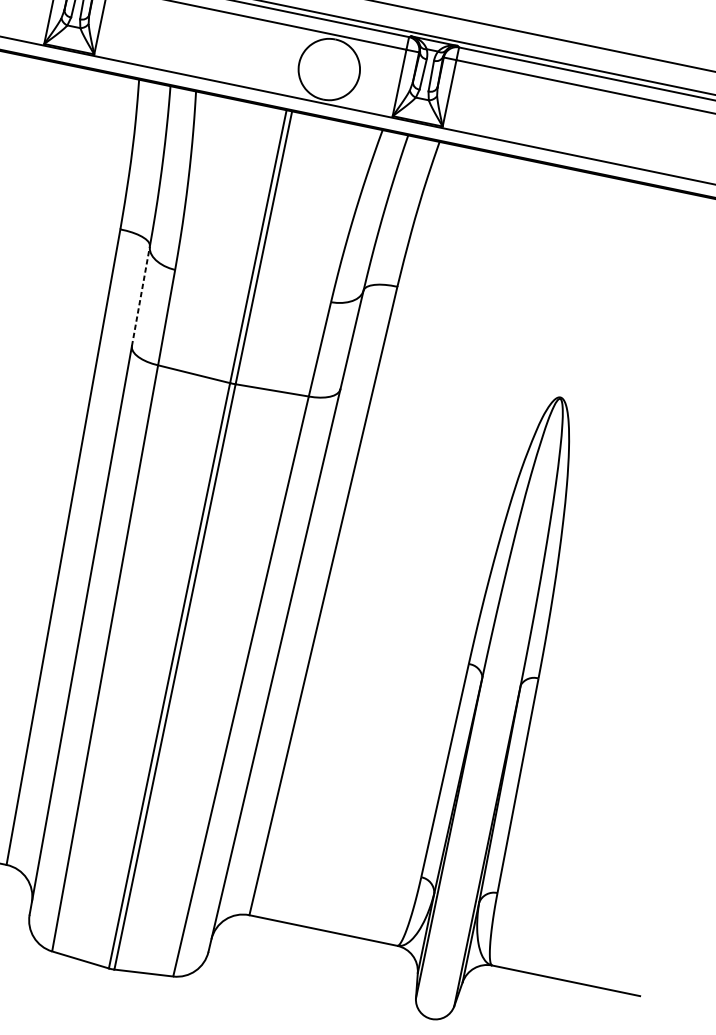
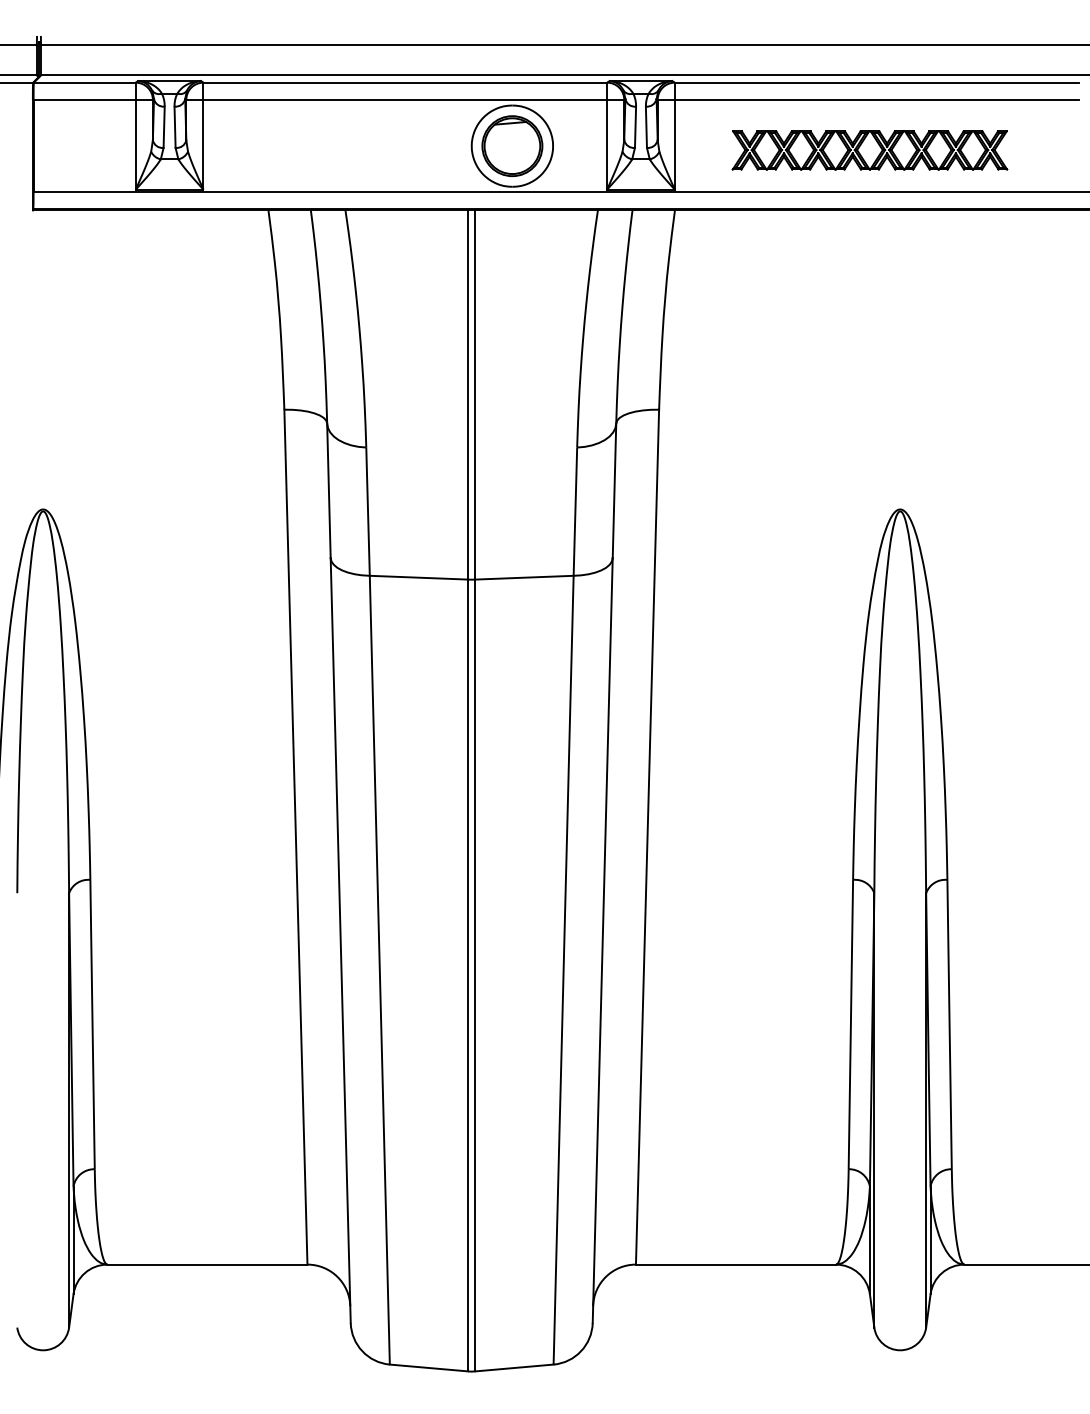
part: (329, 69) -> (512, 146), added
part: (592, 127) -> (869, 150), added
line: (140, 295) -> (328, 490), dashed -> solid

